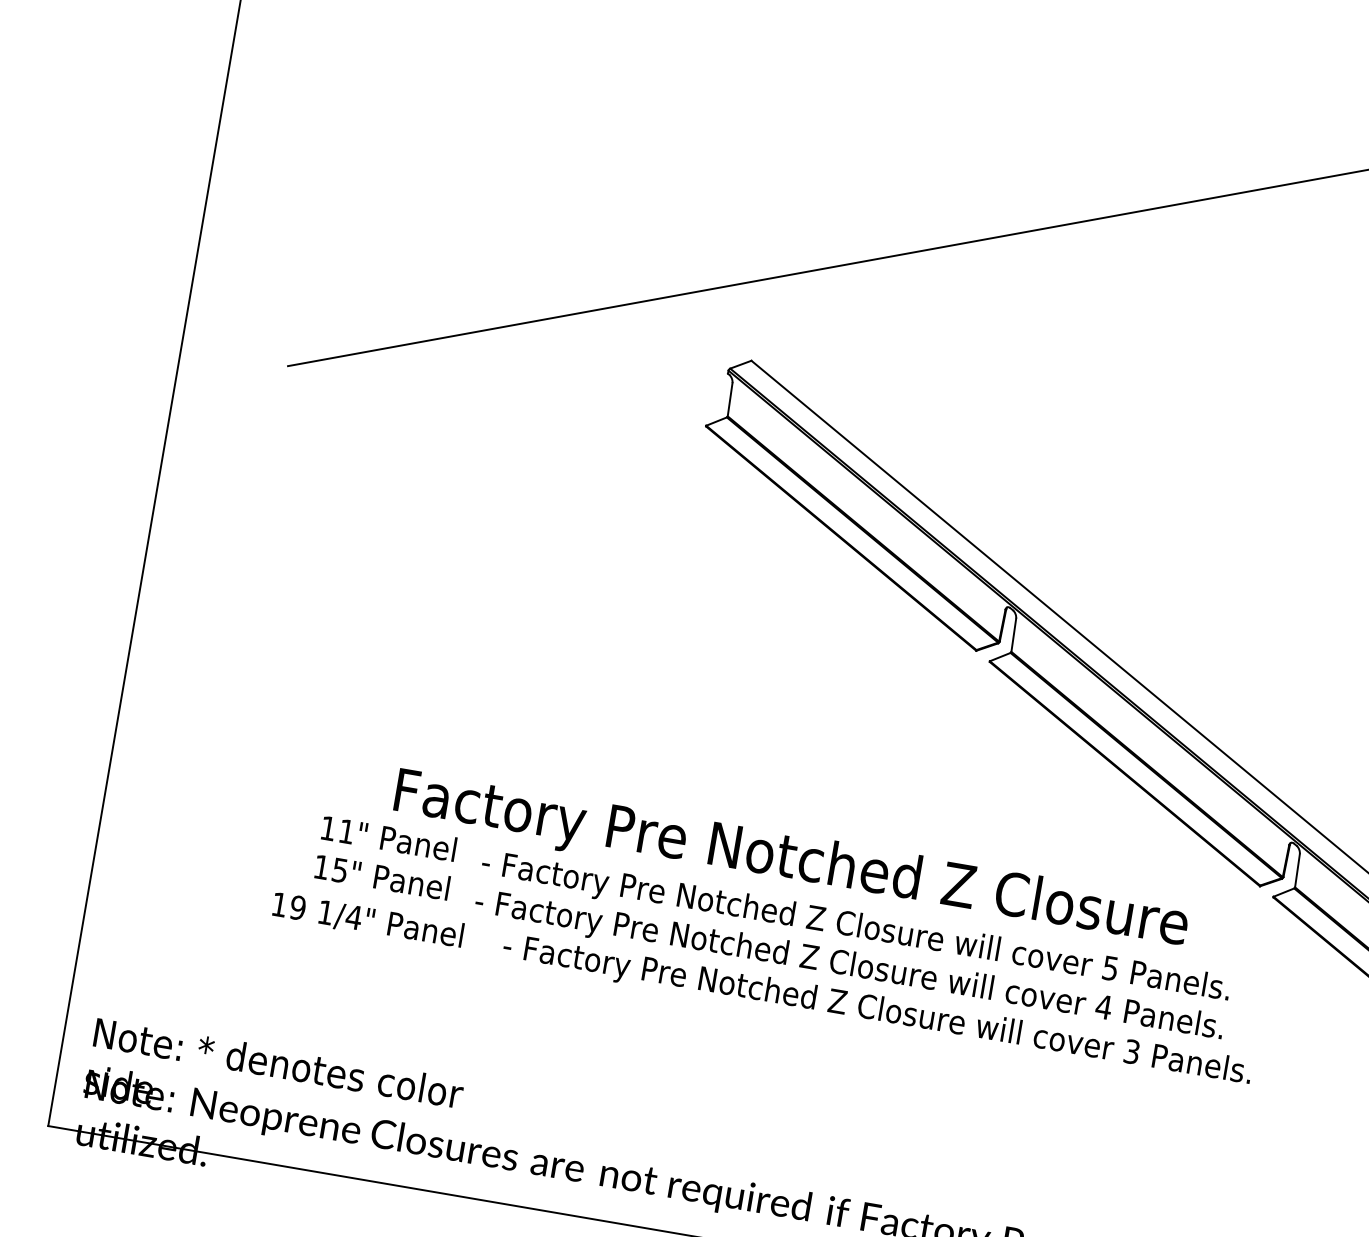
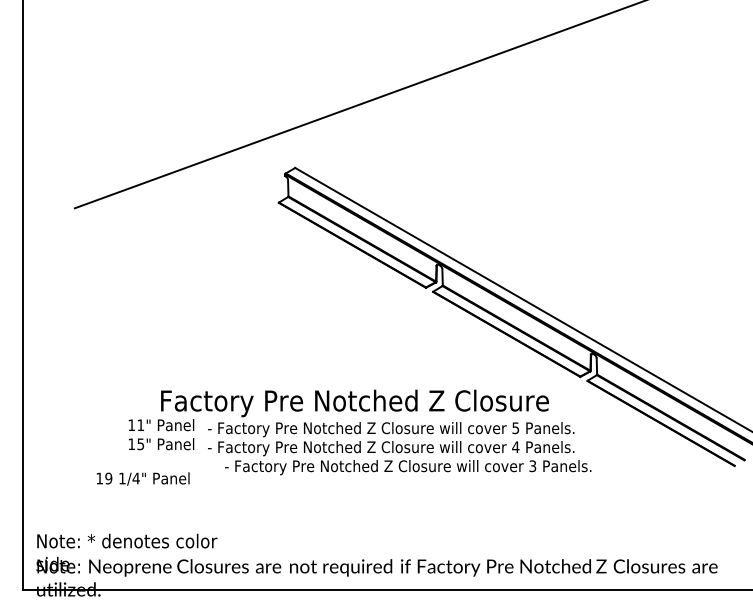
text: (366, 919) -> (142, 478), moved

